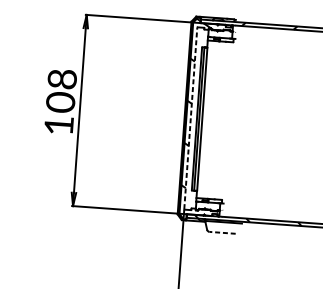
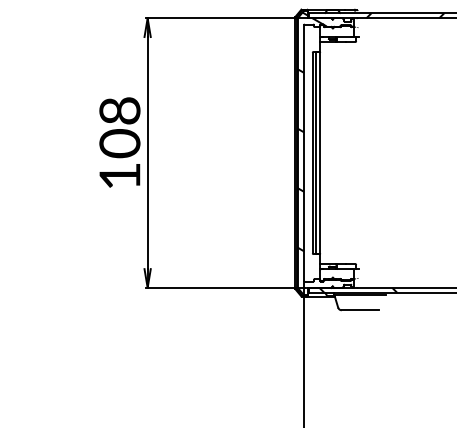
line: (191, 118) -> (304, 153), dashed -> solid
line: (222, 232) -> (359, 310), dashed -> solid

